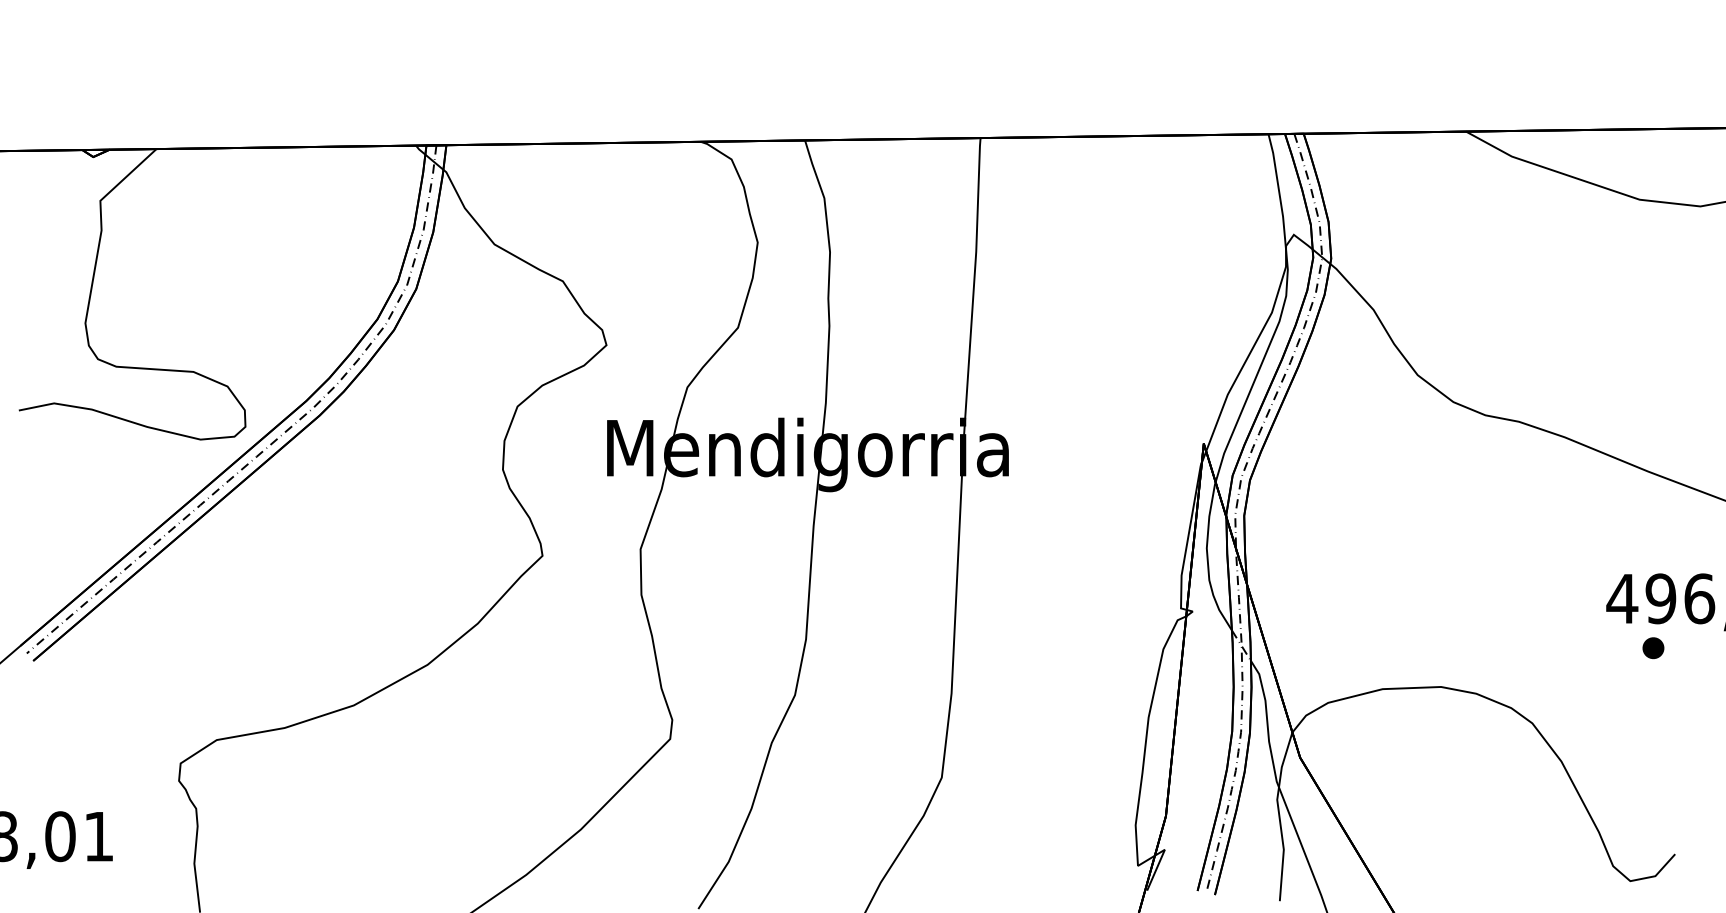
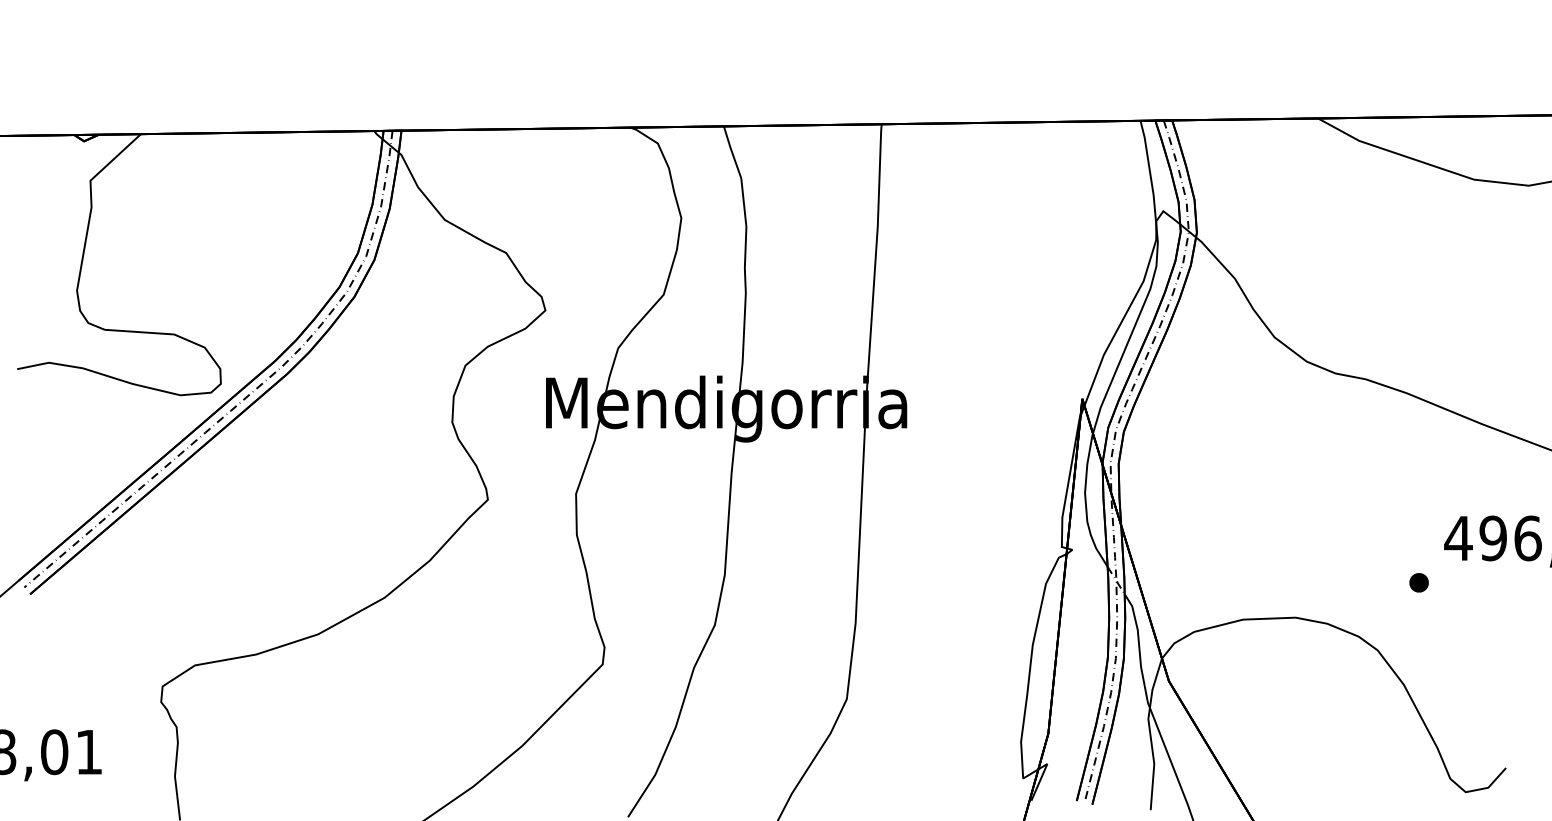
part: (1653, 648) -> (1419, 583), moved

